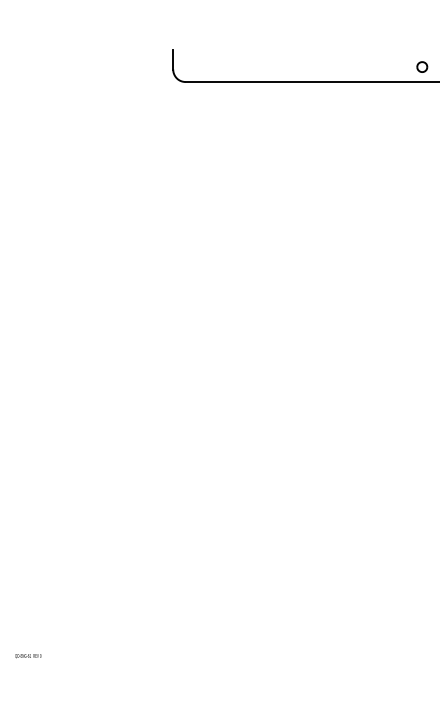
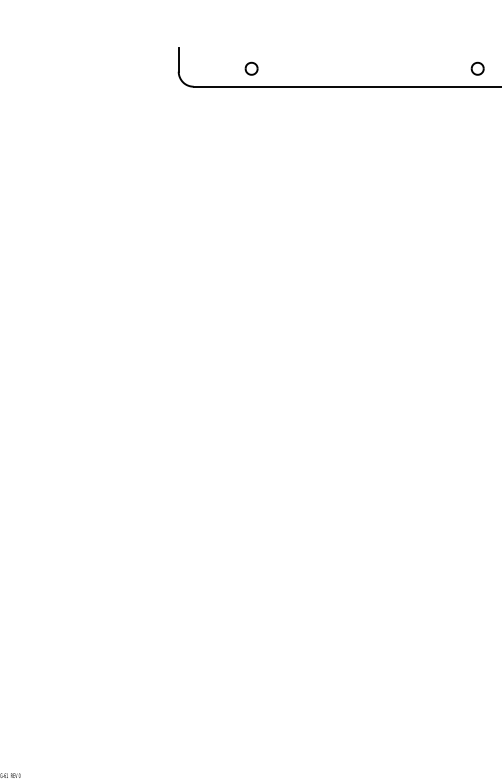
part: (233, 66) -> (251, 68), added

